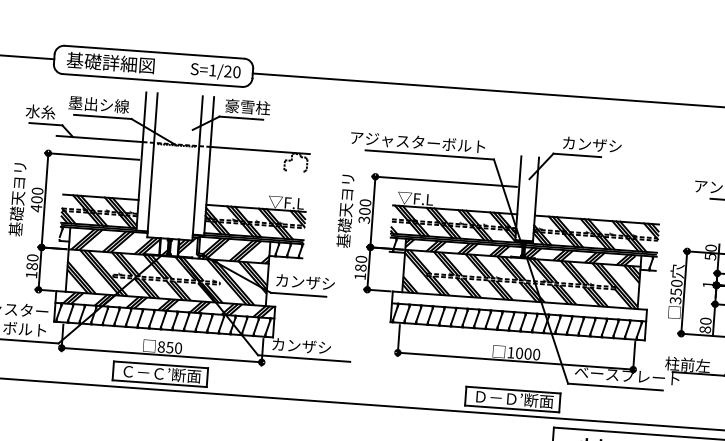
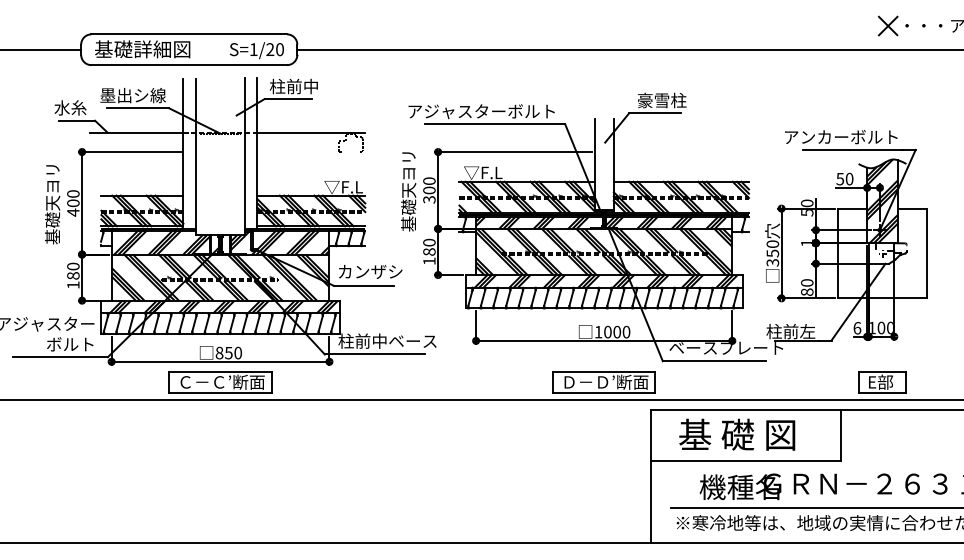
text: (247, 107) -> (294, 86), 豪雪柱 -> 柱前中
text: (591, 144) -> (669, 100), カンザシ -> 豪雪柱
hatch: (520, 306) -> (605, 281), added
text: (316, 346) -> (387, 340), カンザシ -> 柱前中ベース

